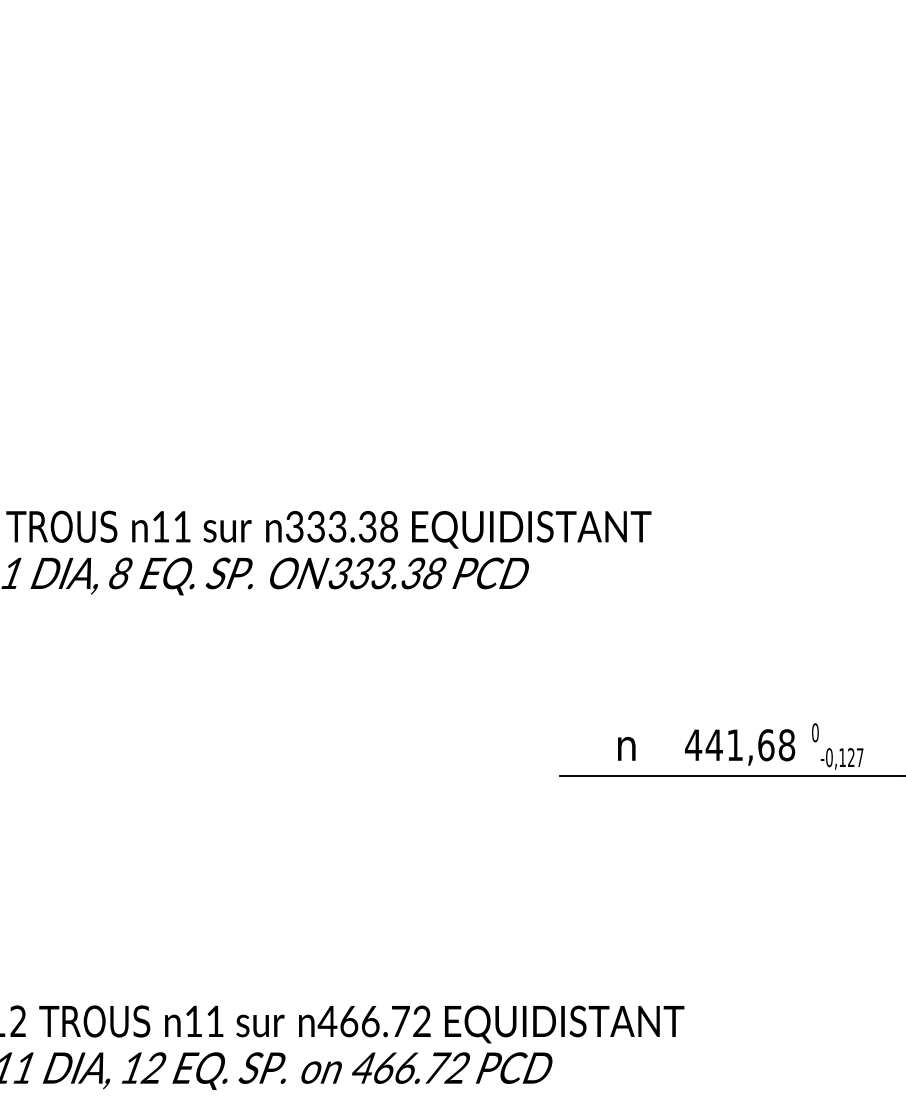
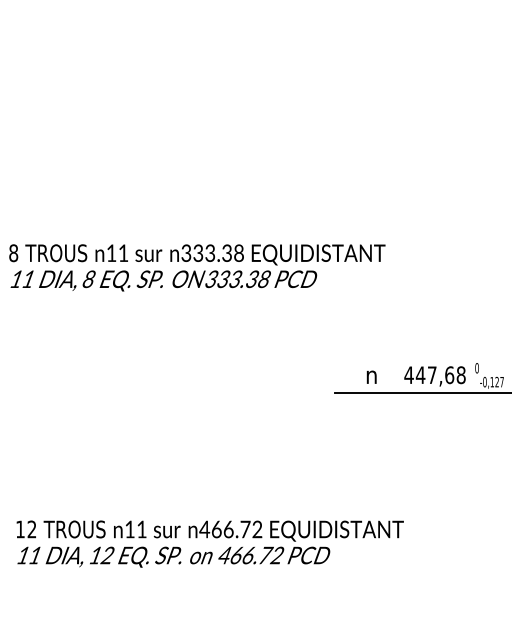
text: (735, 743) -> (432, 374), 441,68 -> 447,68

